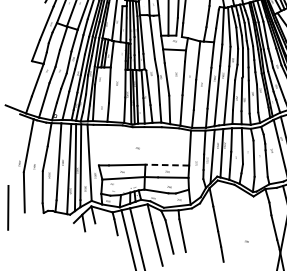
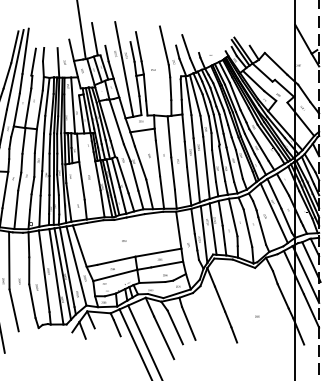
line: (96, 144) -> (79, 245), added
line: (166, 164) -> (157, 252), dashed -> solid

